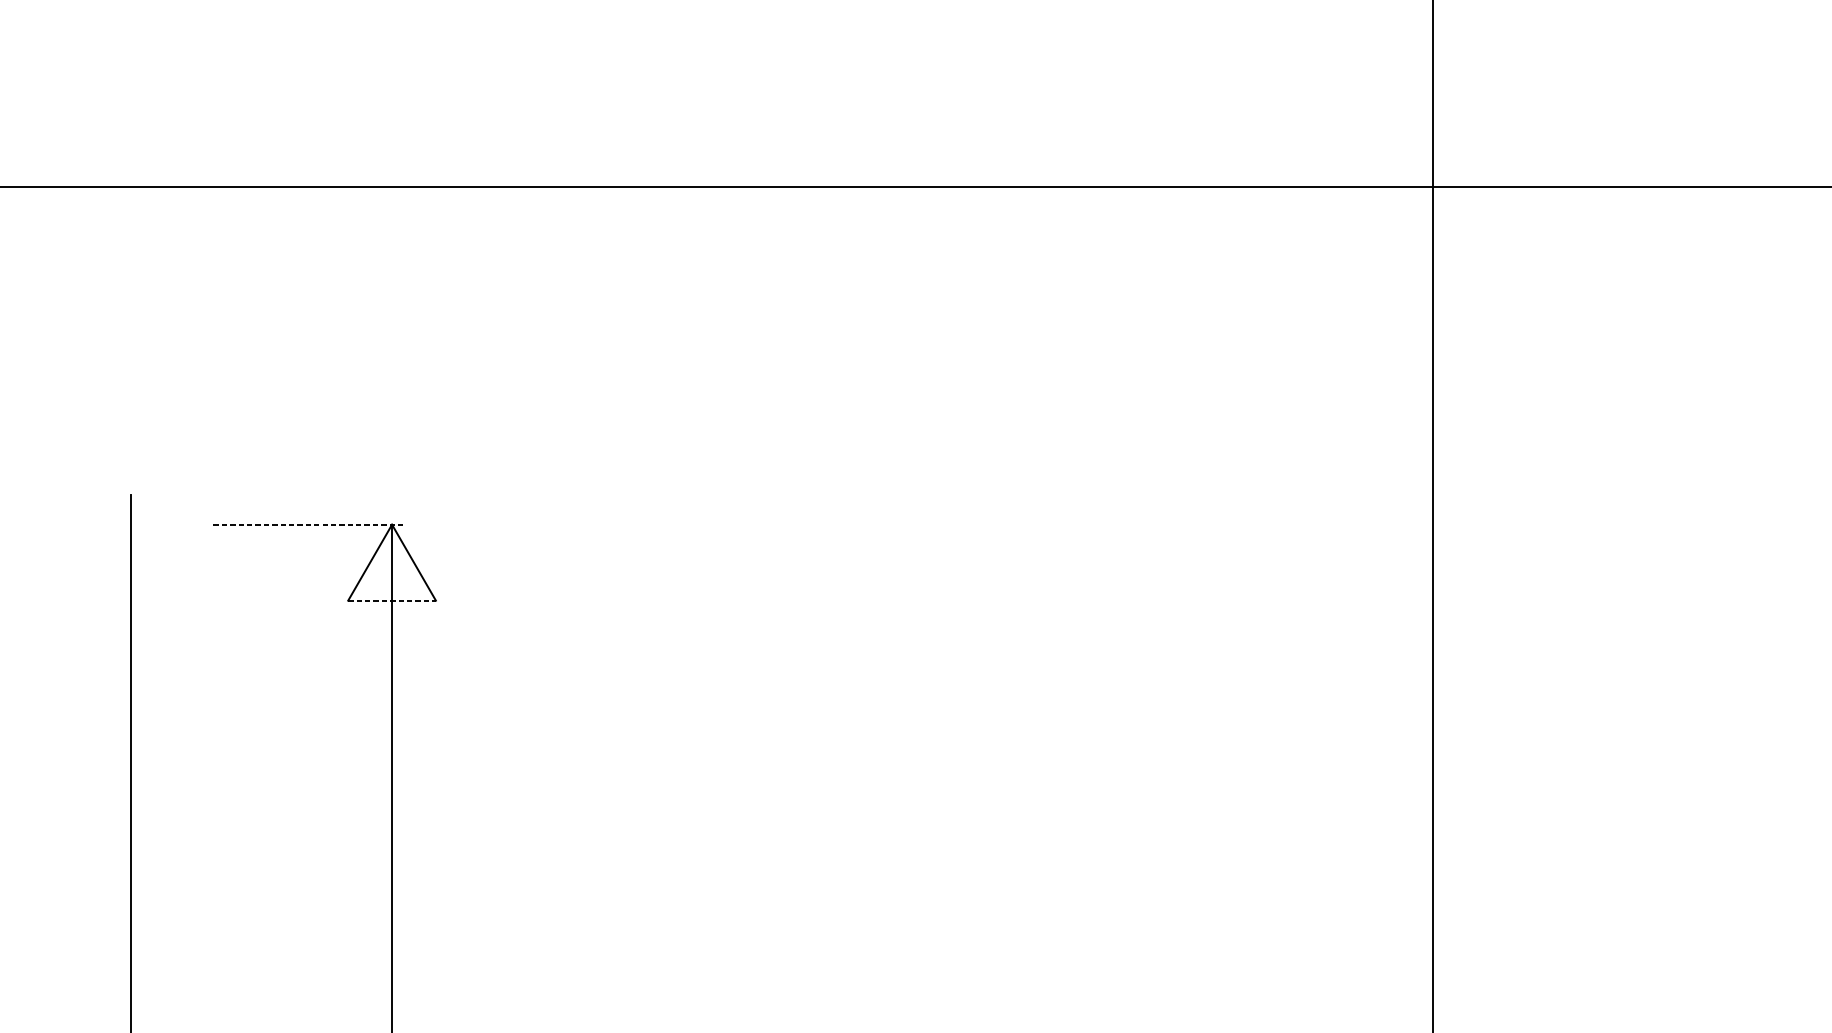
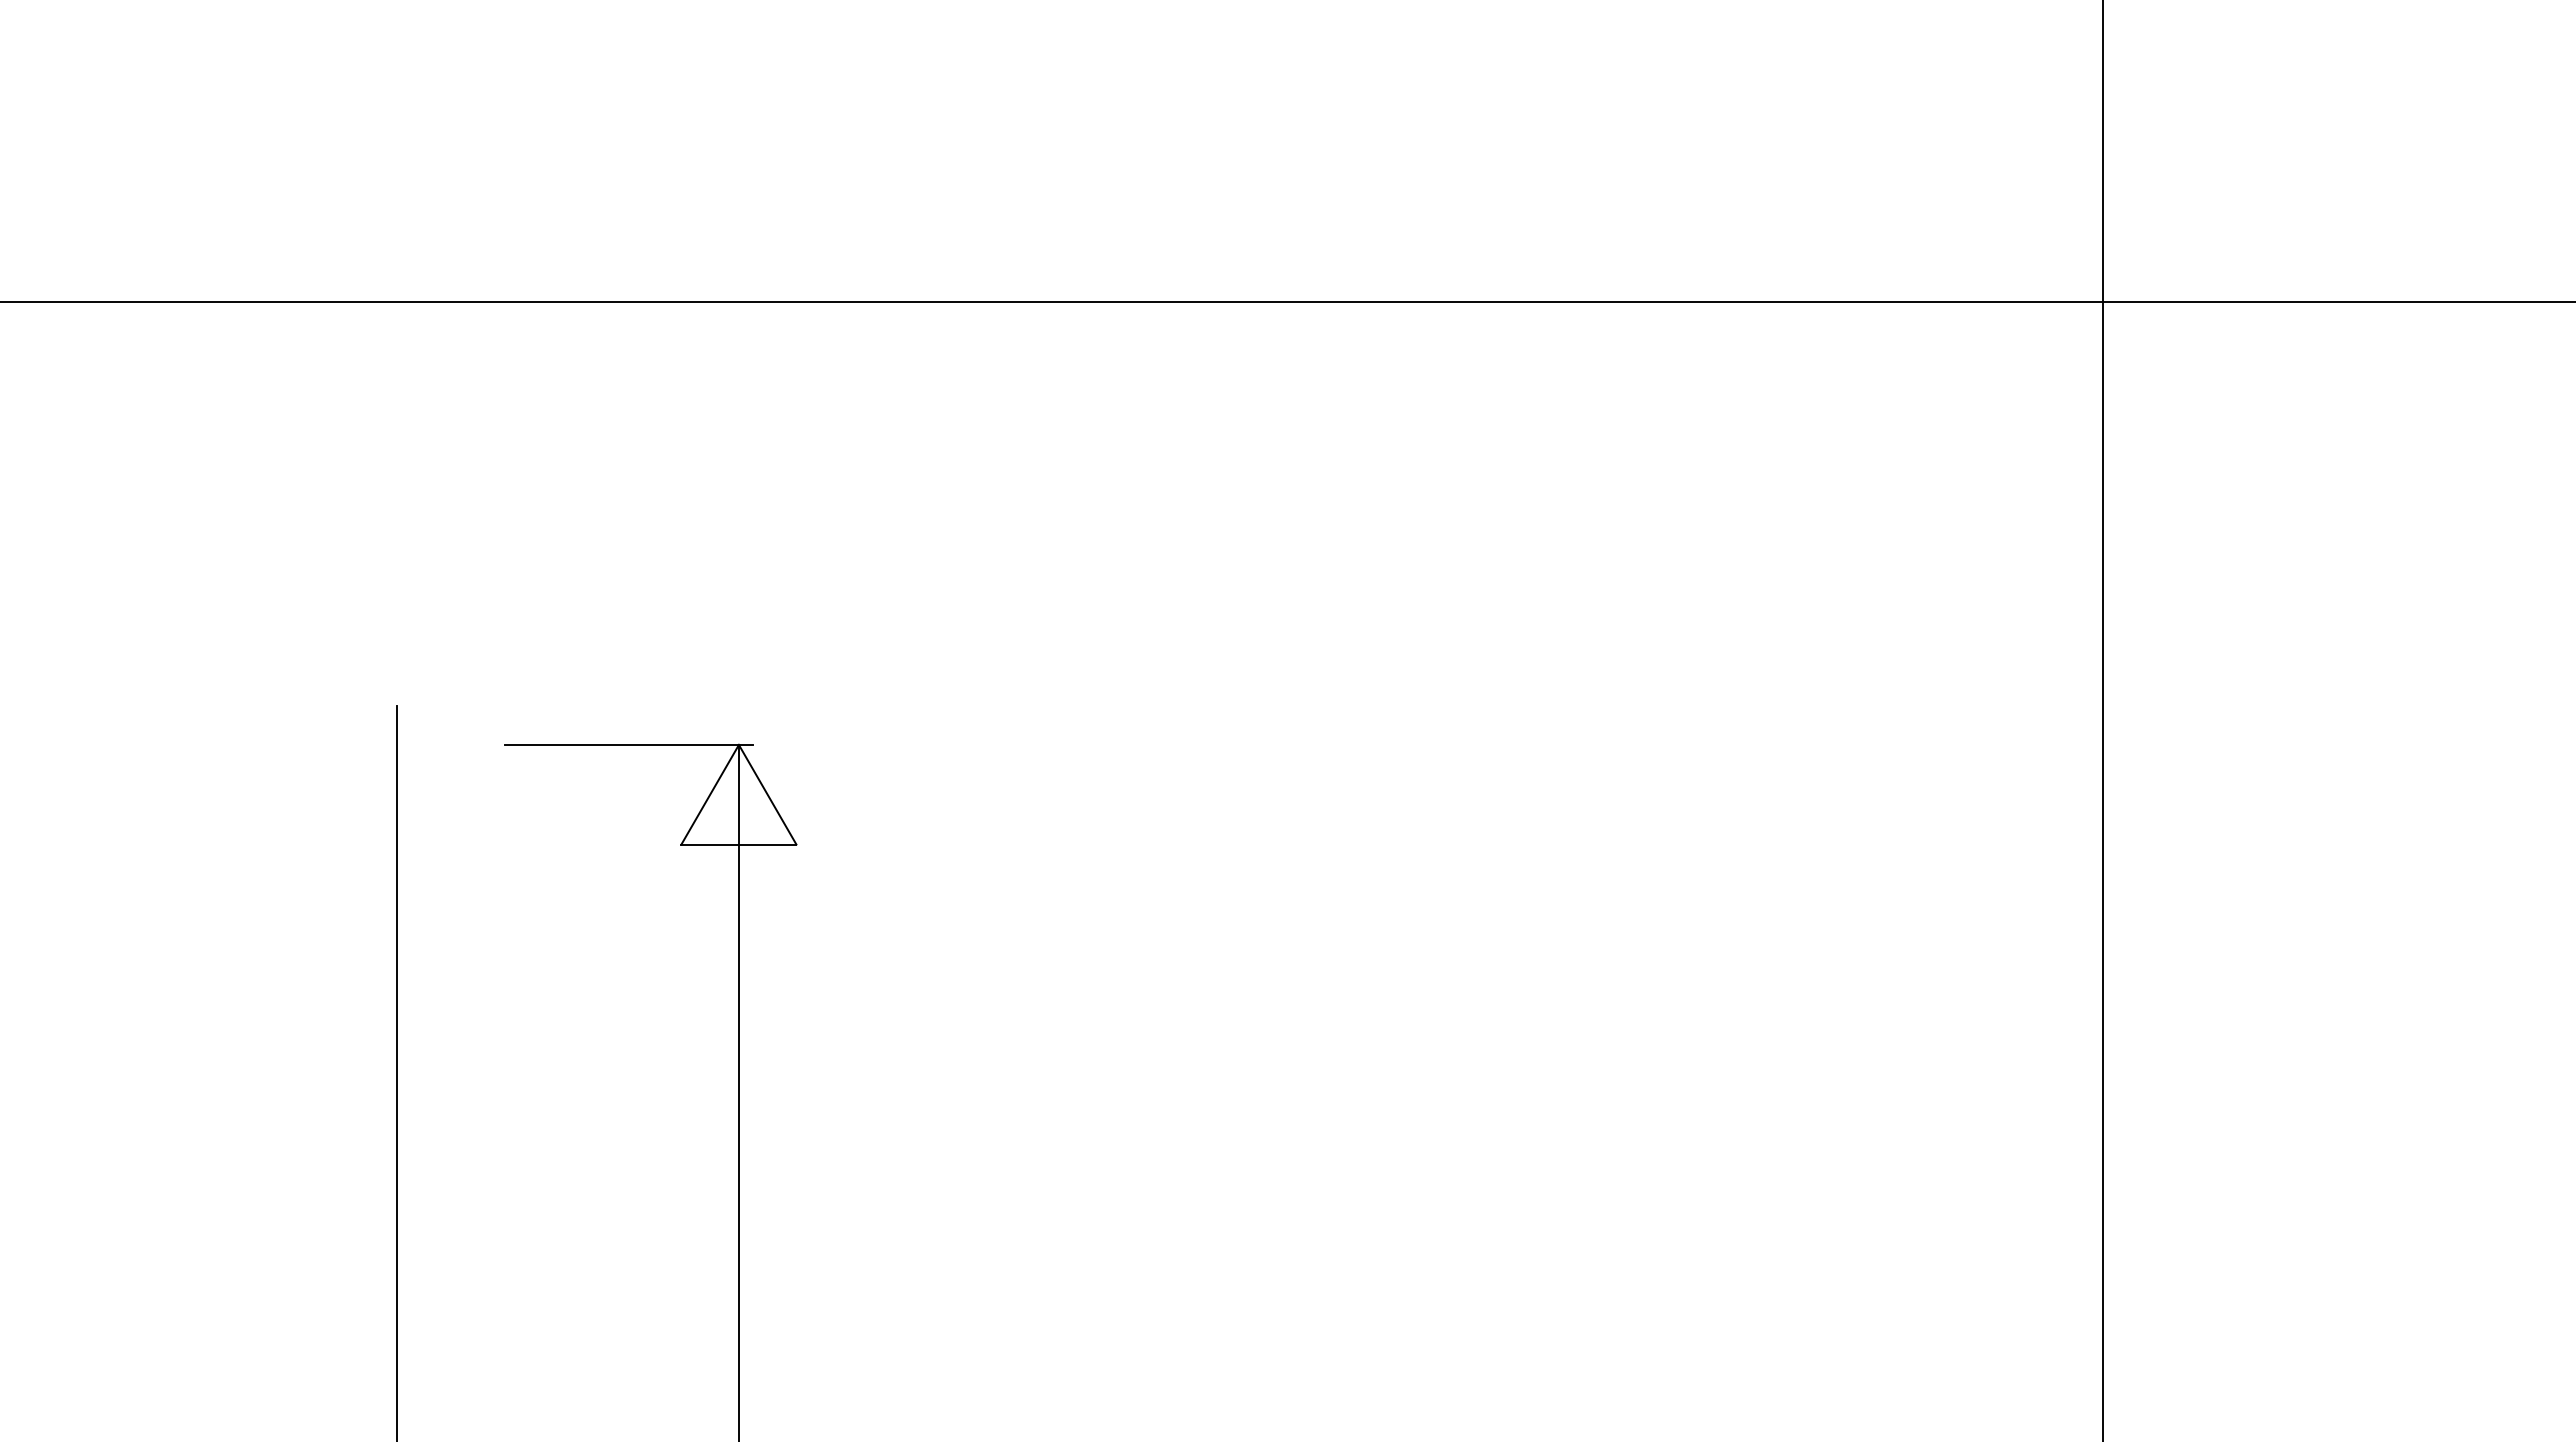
line: (308, 524) -> (629, 744), dashed -> solid
line: (391, 600) -> (738, 844), dashed -> solid

